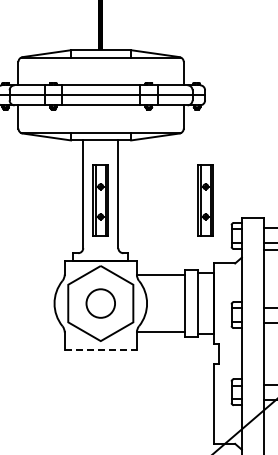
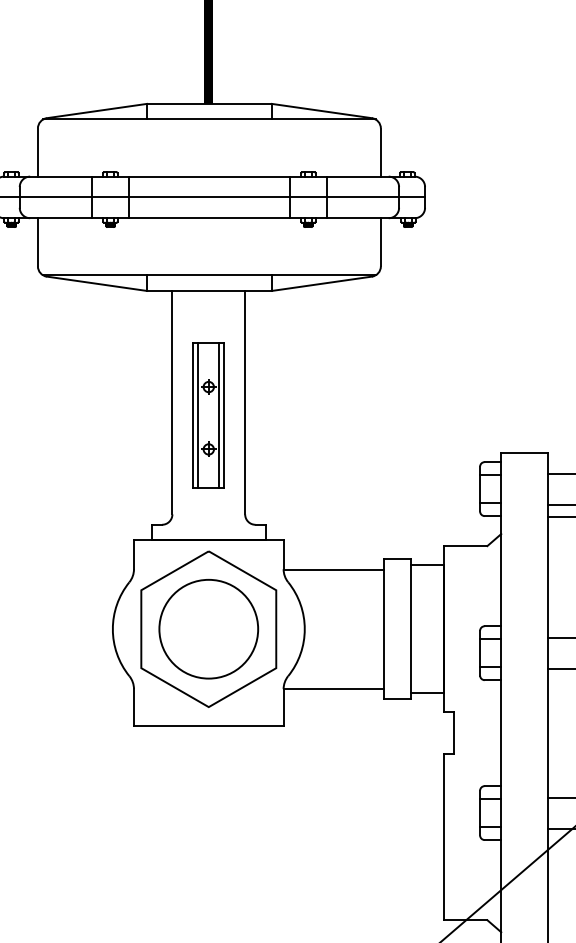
part: (205, 200) -> (425, 415), removed
circle: (100, 303) -> (208, 629), size x1.67
line: (101, 350) -> (210, 726), dashed -> solid

